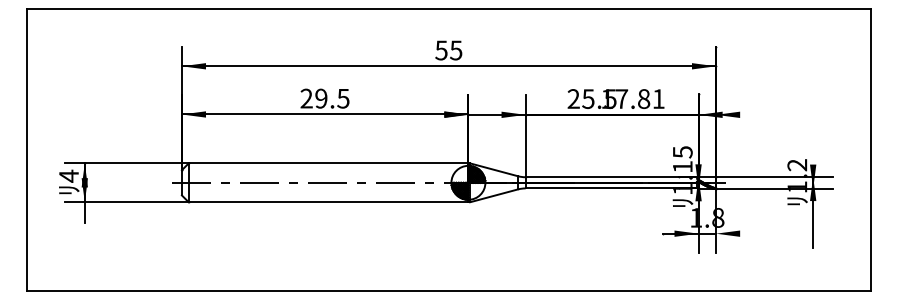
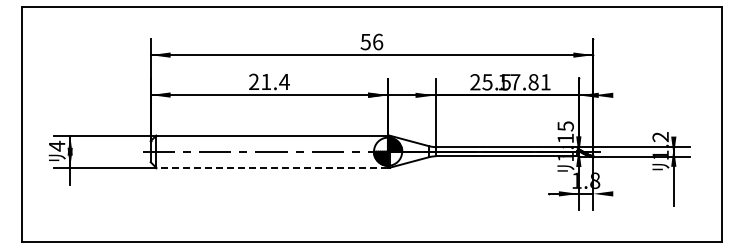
text: (455, 49) -> (377, 41), 55 -> 56
text: (332, 98) -> (275, 81), 29.5 -> 21.4
line: (328, 201) -> (272, 167), solid -> dashed

